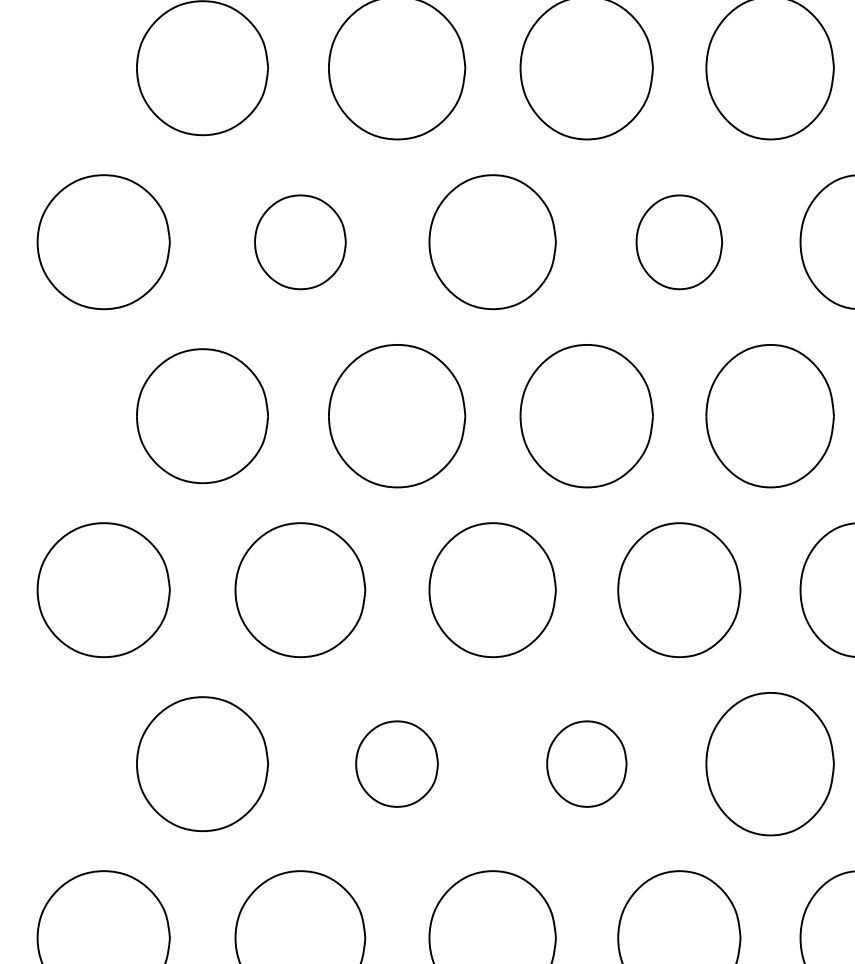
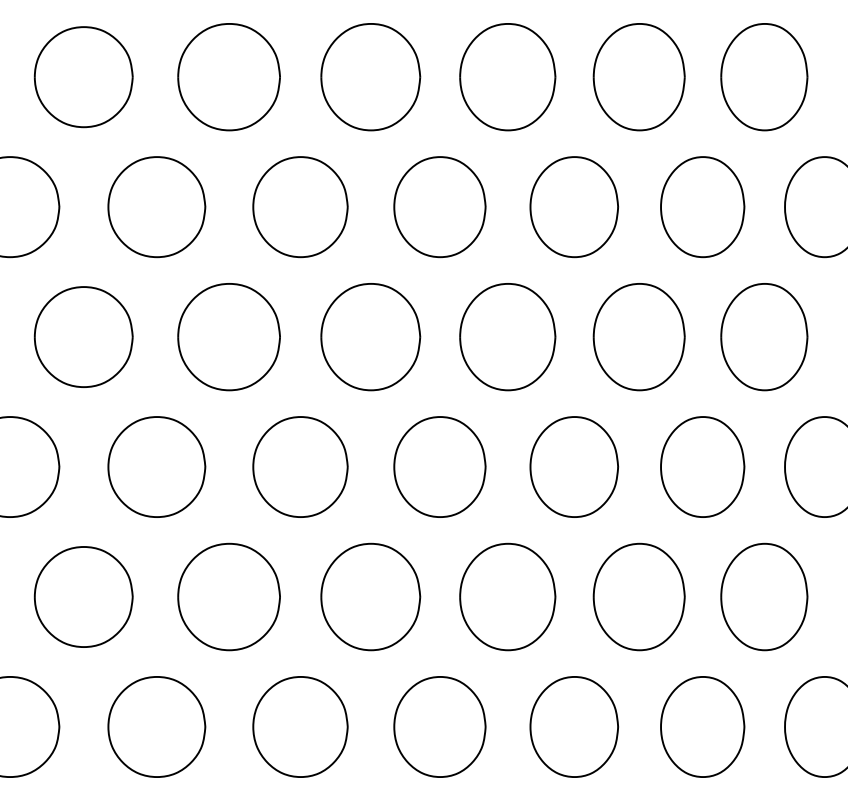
part: (299, 242) -> (156, 207), size x1.43
part: (678, 242) -> (439, 207), size x1.43
part: (396, 763) -> (228, 596), size x1.67
part: (586, 763) -> (370, 596), size x1.67

